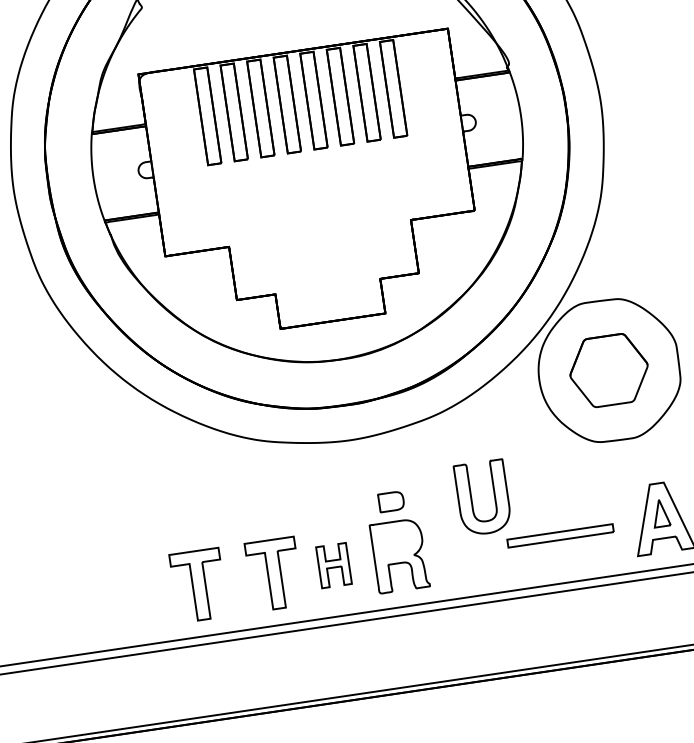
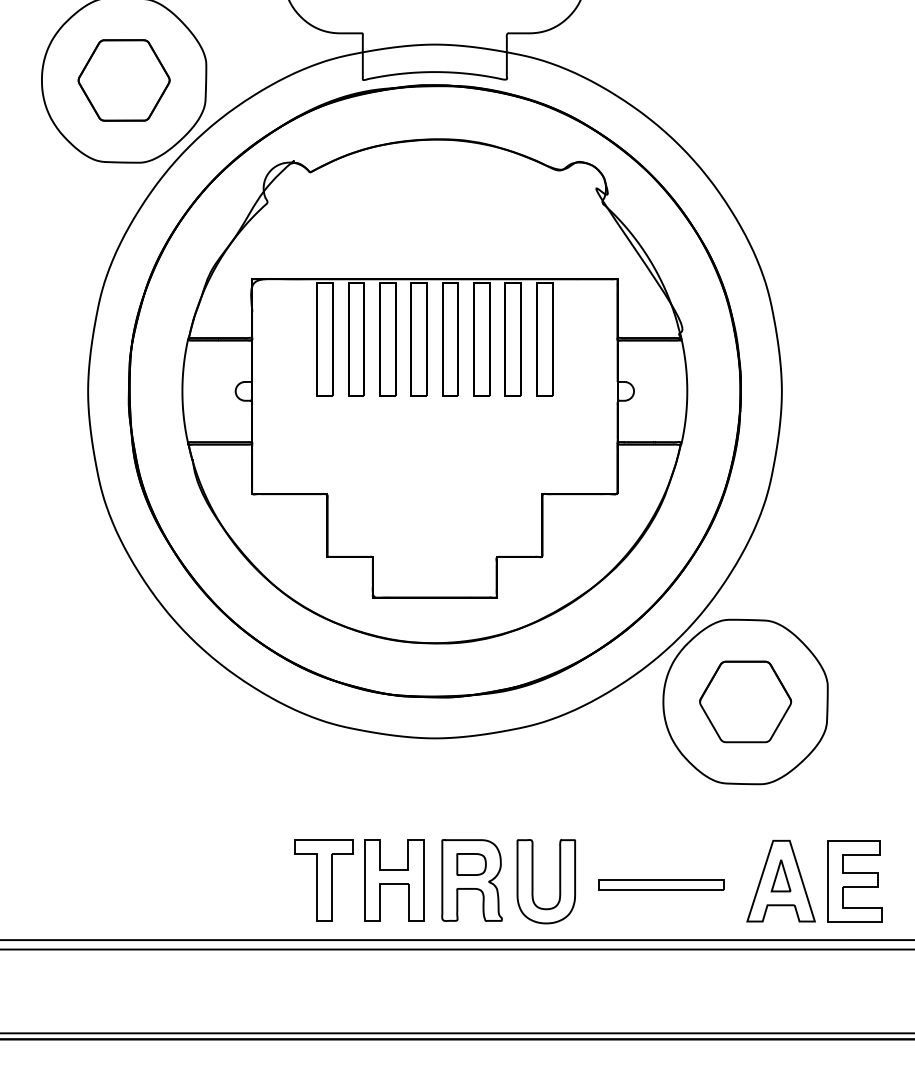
part: (472, 499) -> (533, 881), moved
part: (391, 501) -> (471, 864), moved
part: (334, 565) -> (394, 880), size x1.67
part: (198, 585) -> (234, 880), removed

